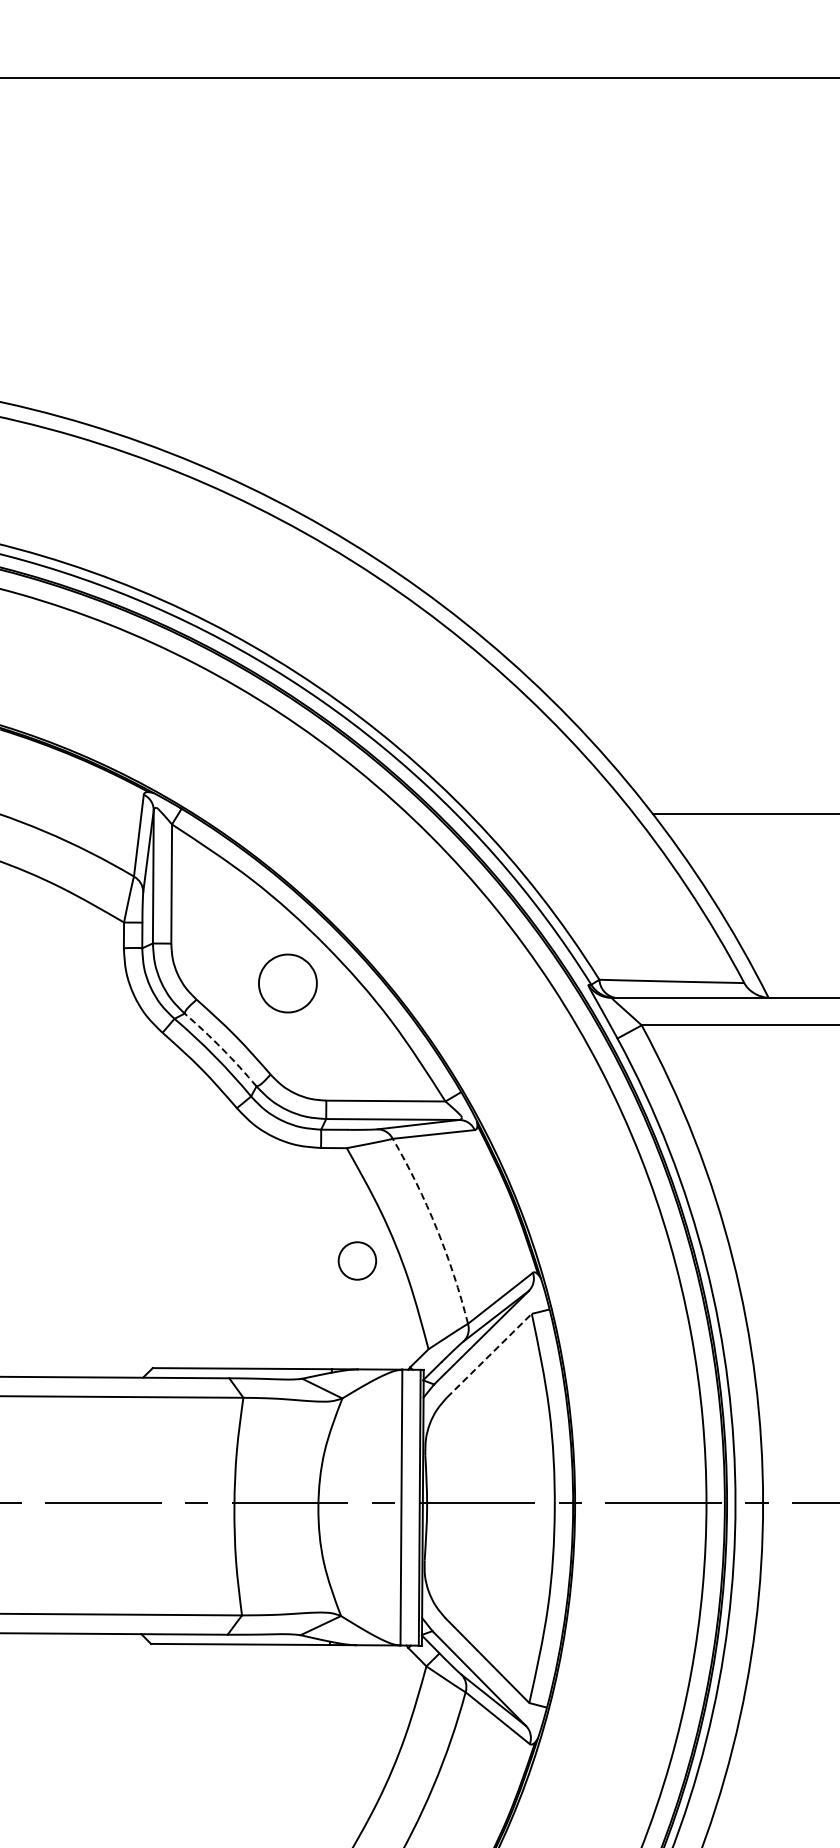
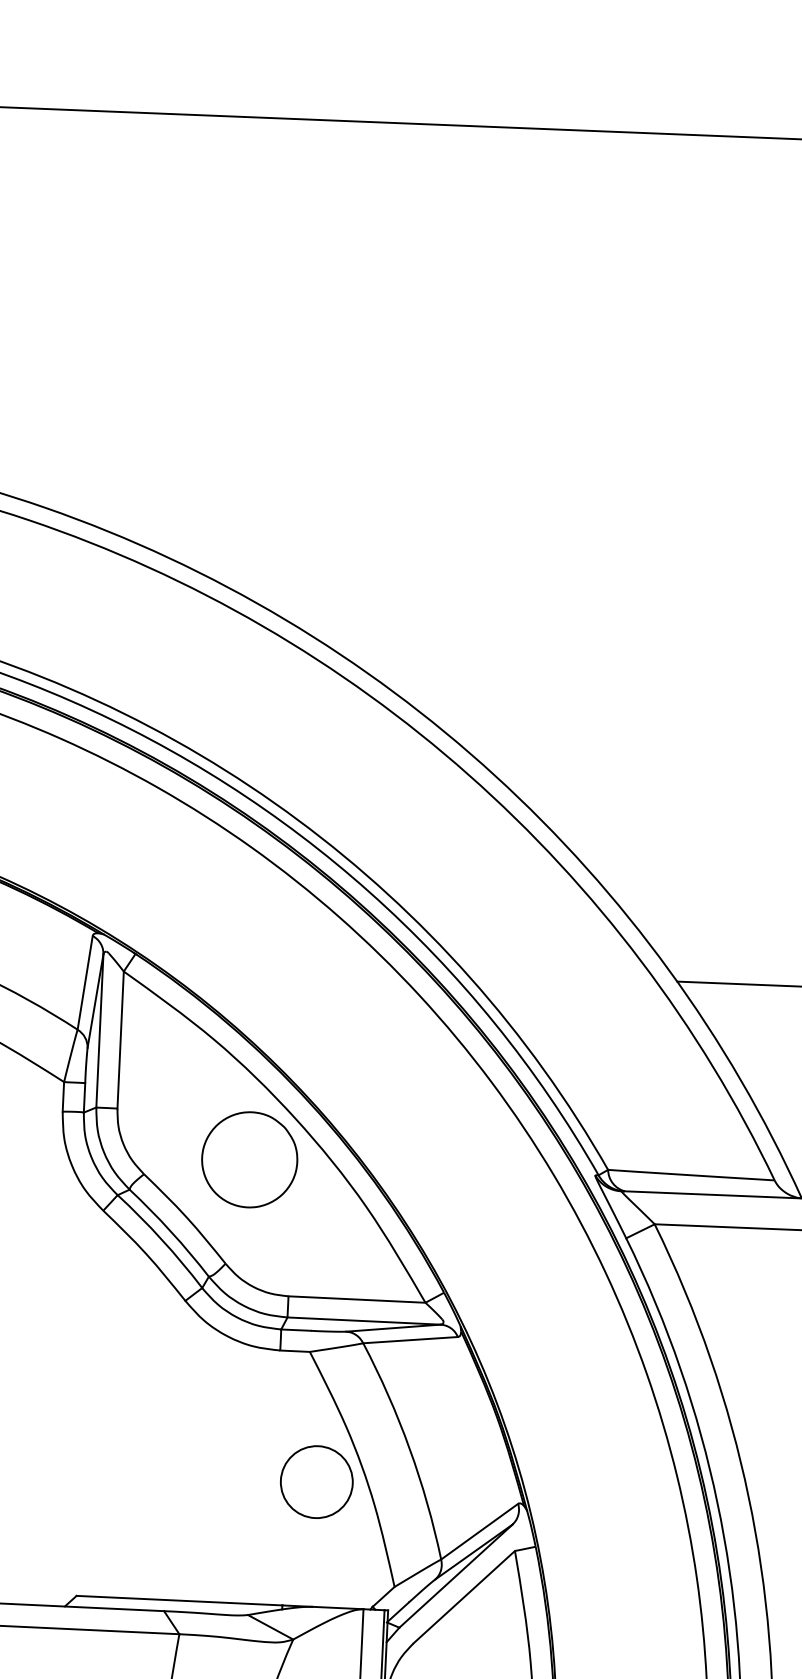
part: (287, 983) -> (249, 1159), size x1.43
arc: (222, 1048) -> (171, 1231), dashed -> solid
arc: (436, 1228) -> (409, 1448), dashed -> solid
circle: (357, 1260) -> (316, 1481), size x1.67
line: (489, 1355) -> (464, 1596), dashed -> solid

